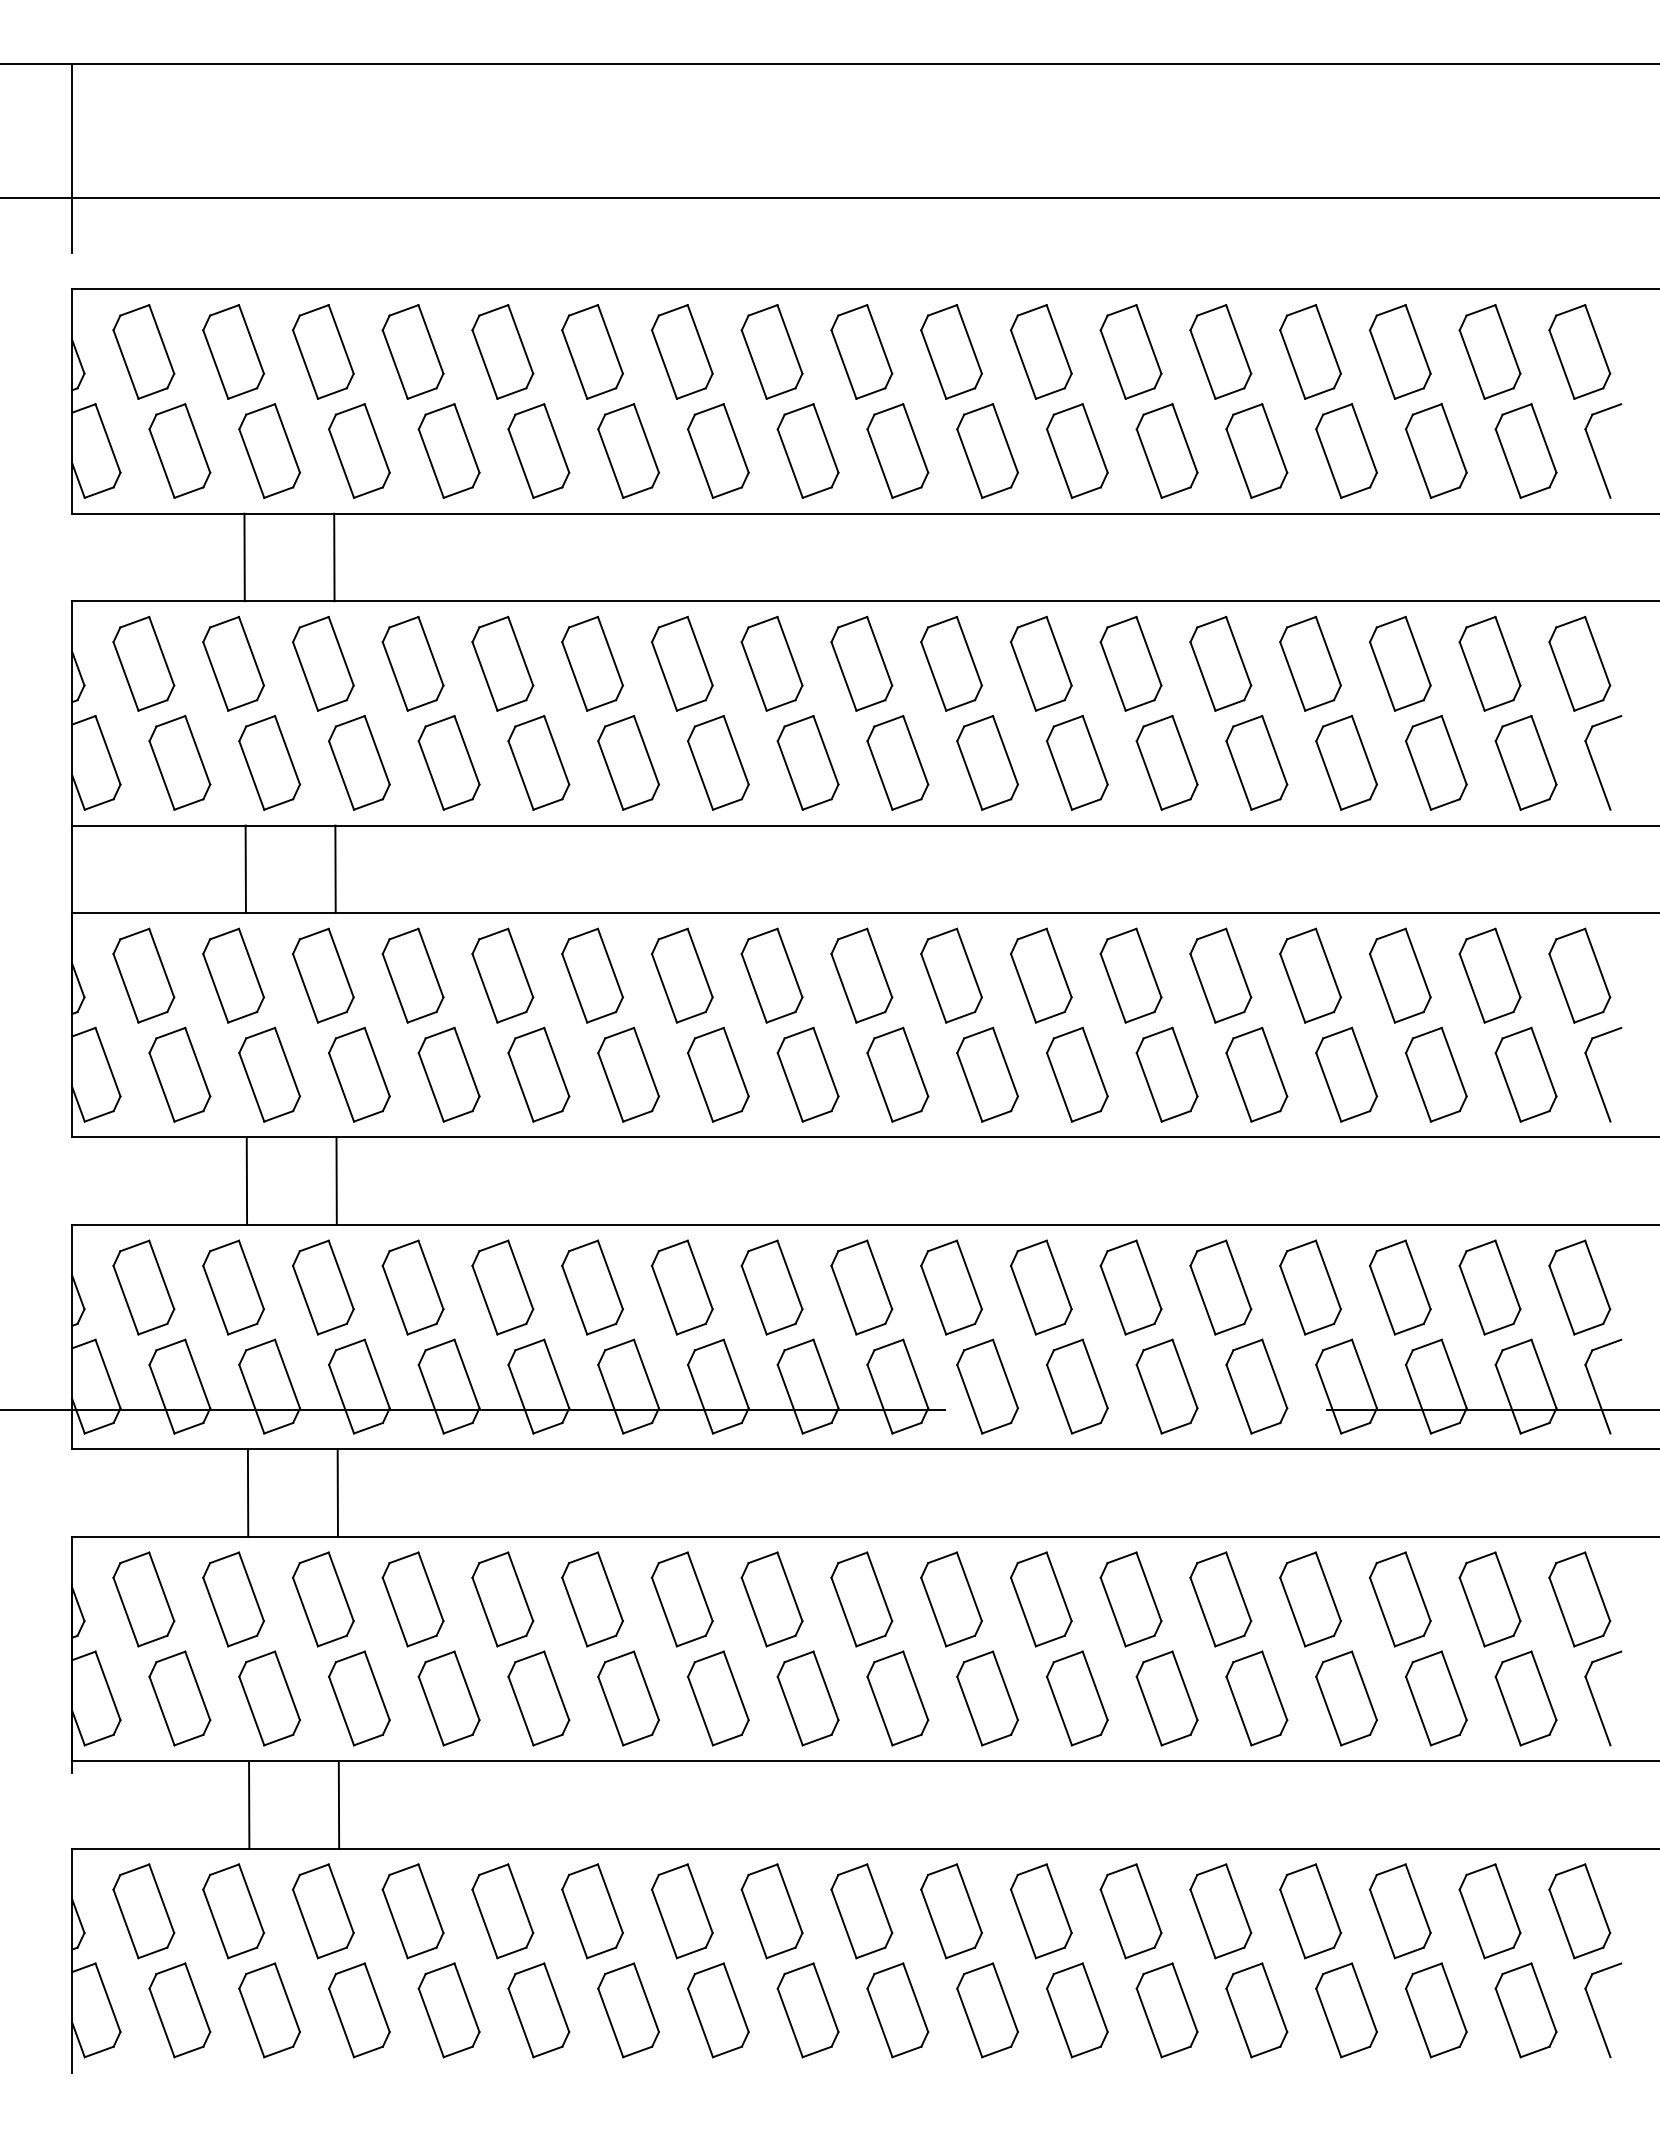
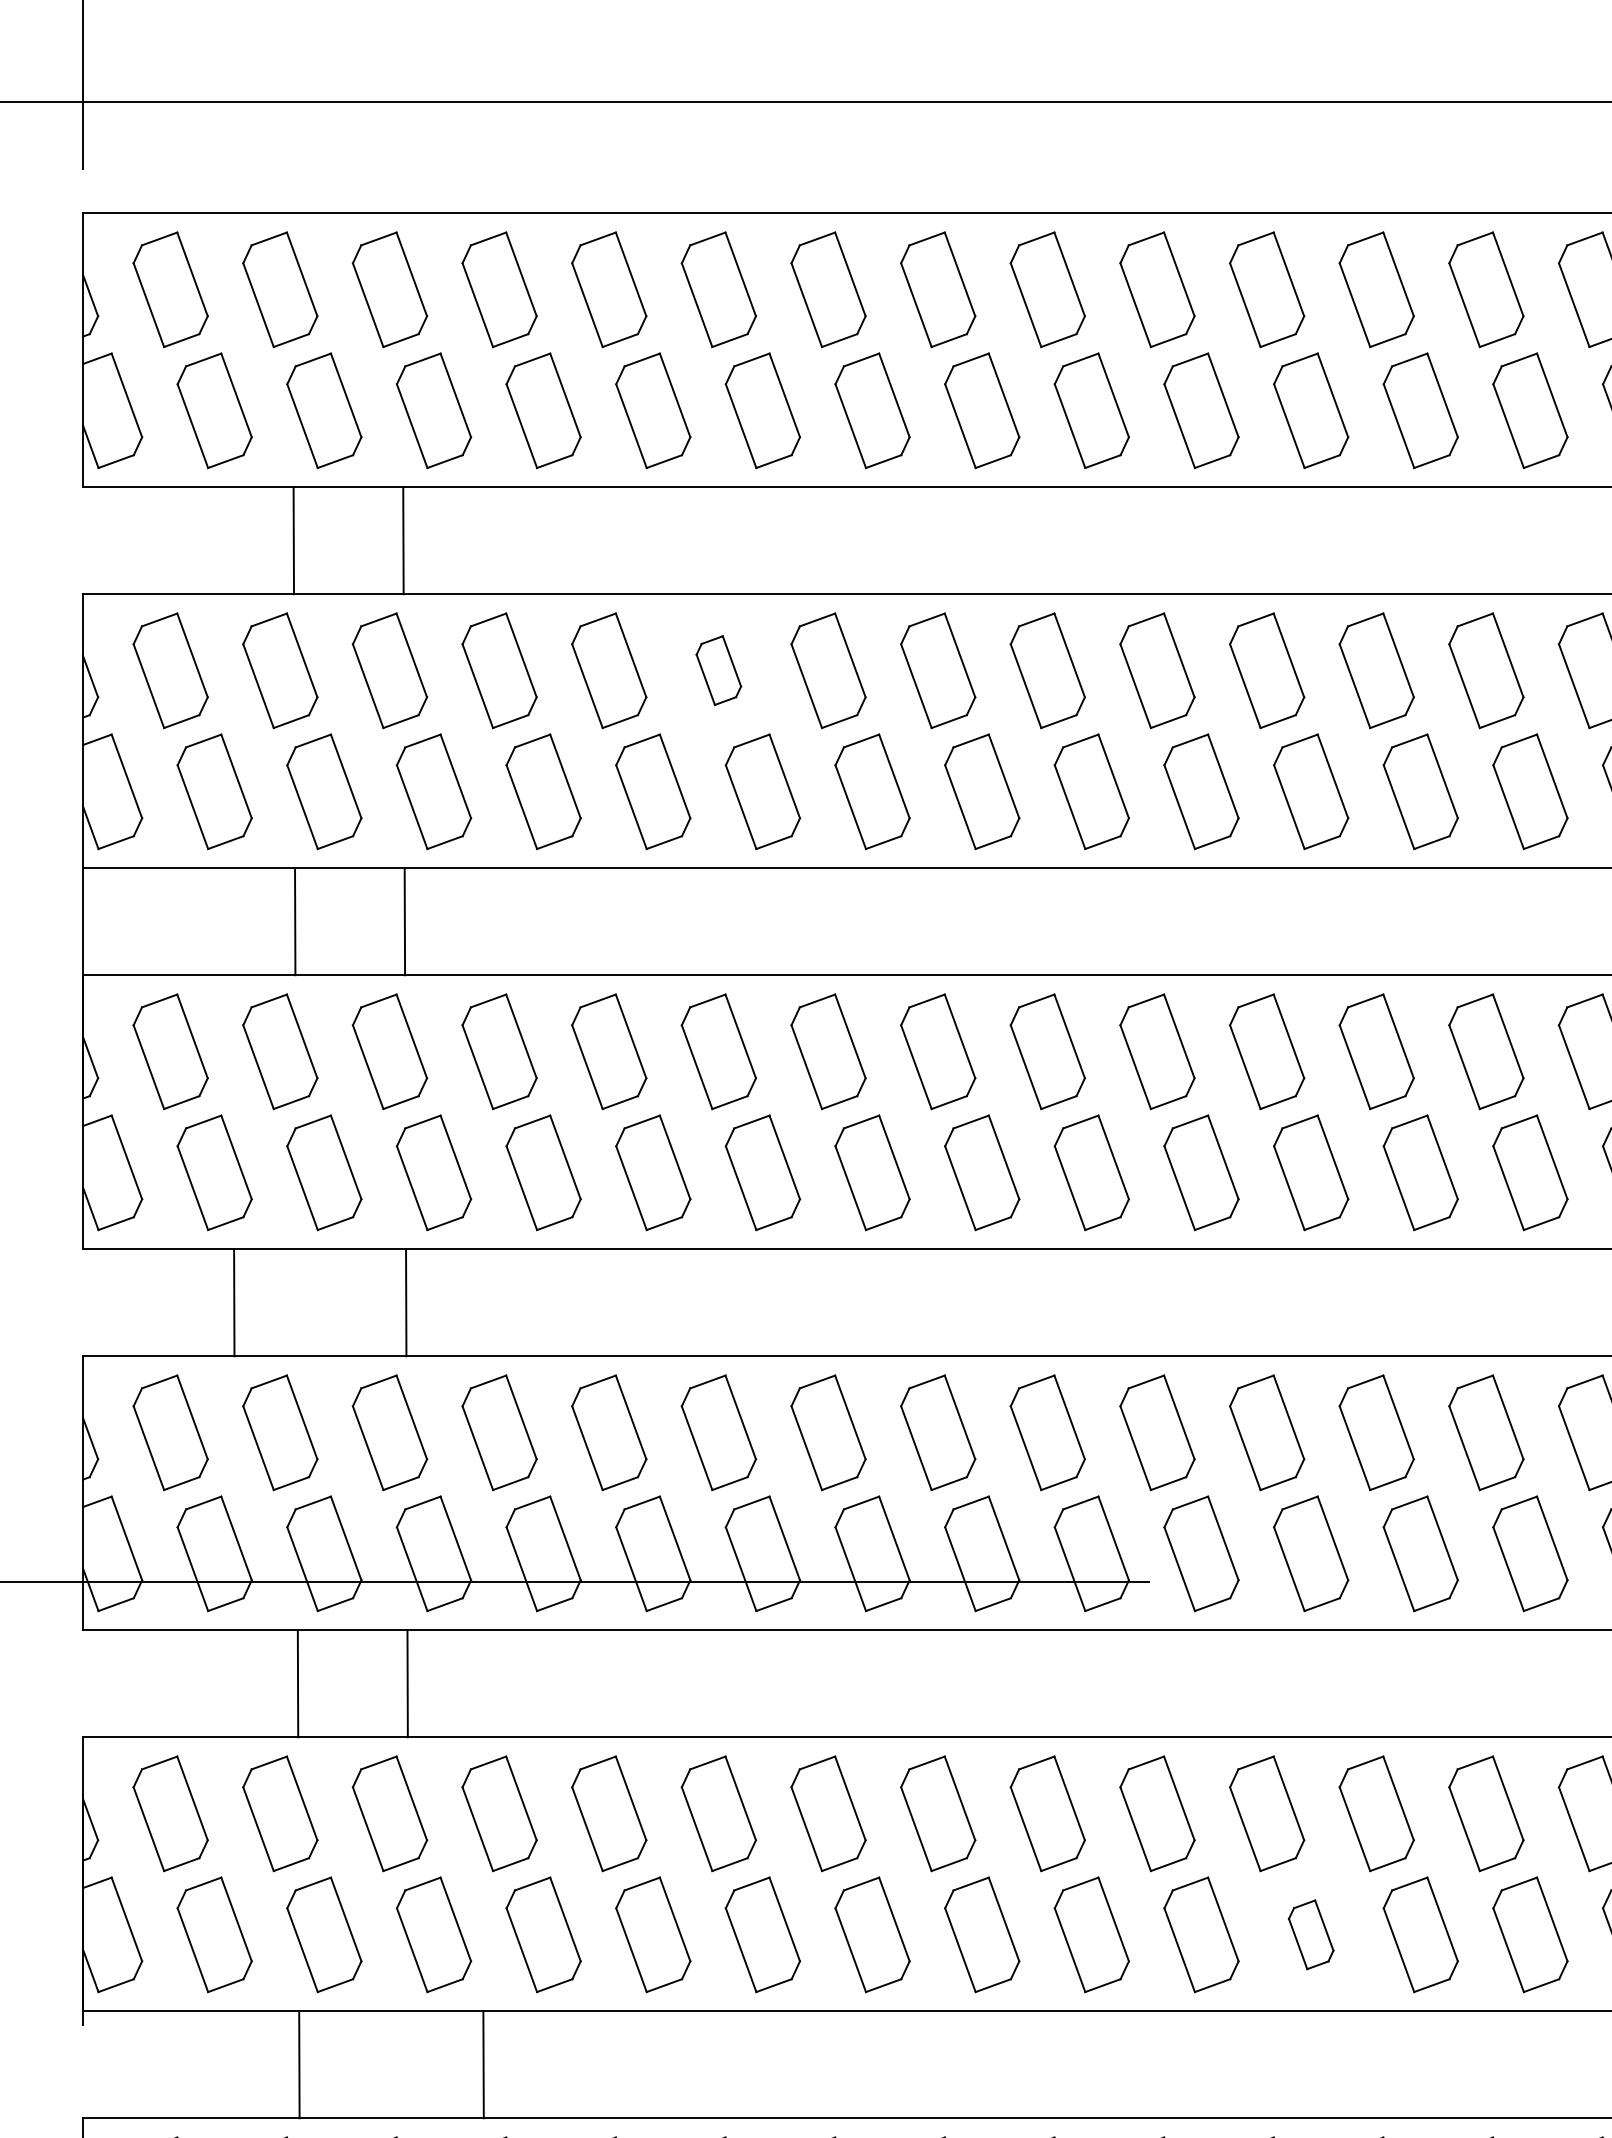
part: (592, 663) -> (718, 670), size x0.6
line: (246, 1180) -> (233, 1301), moved
part: (1077, 1698) -> (1311, 1934), size x0.6
line: (338, 1804) -> (483, 2064), moved

